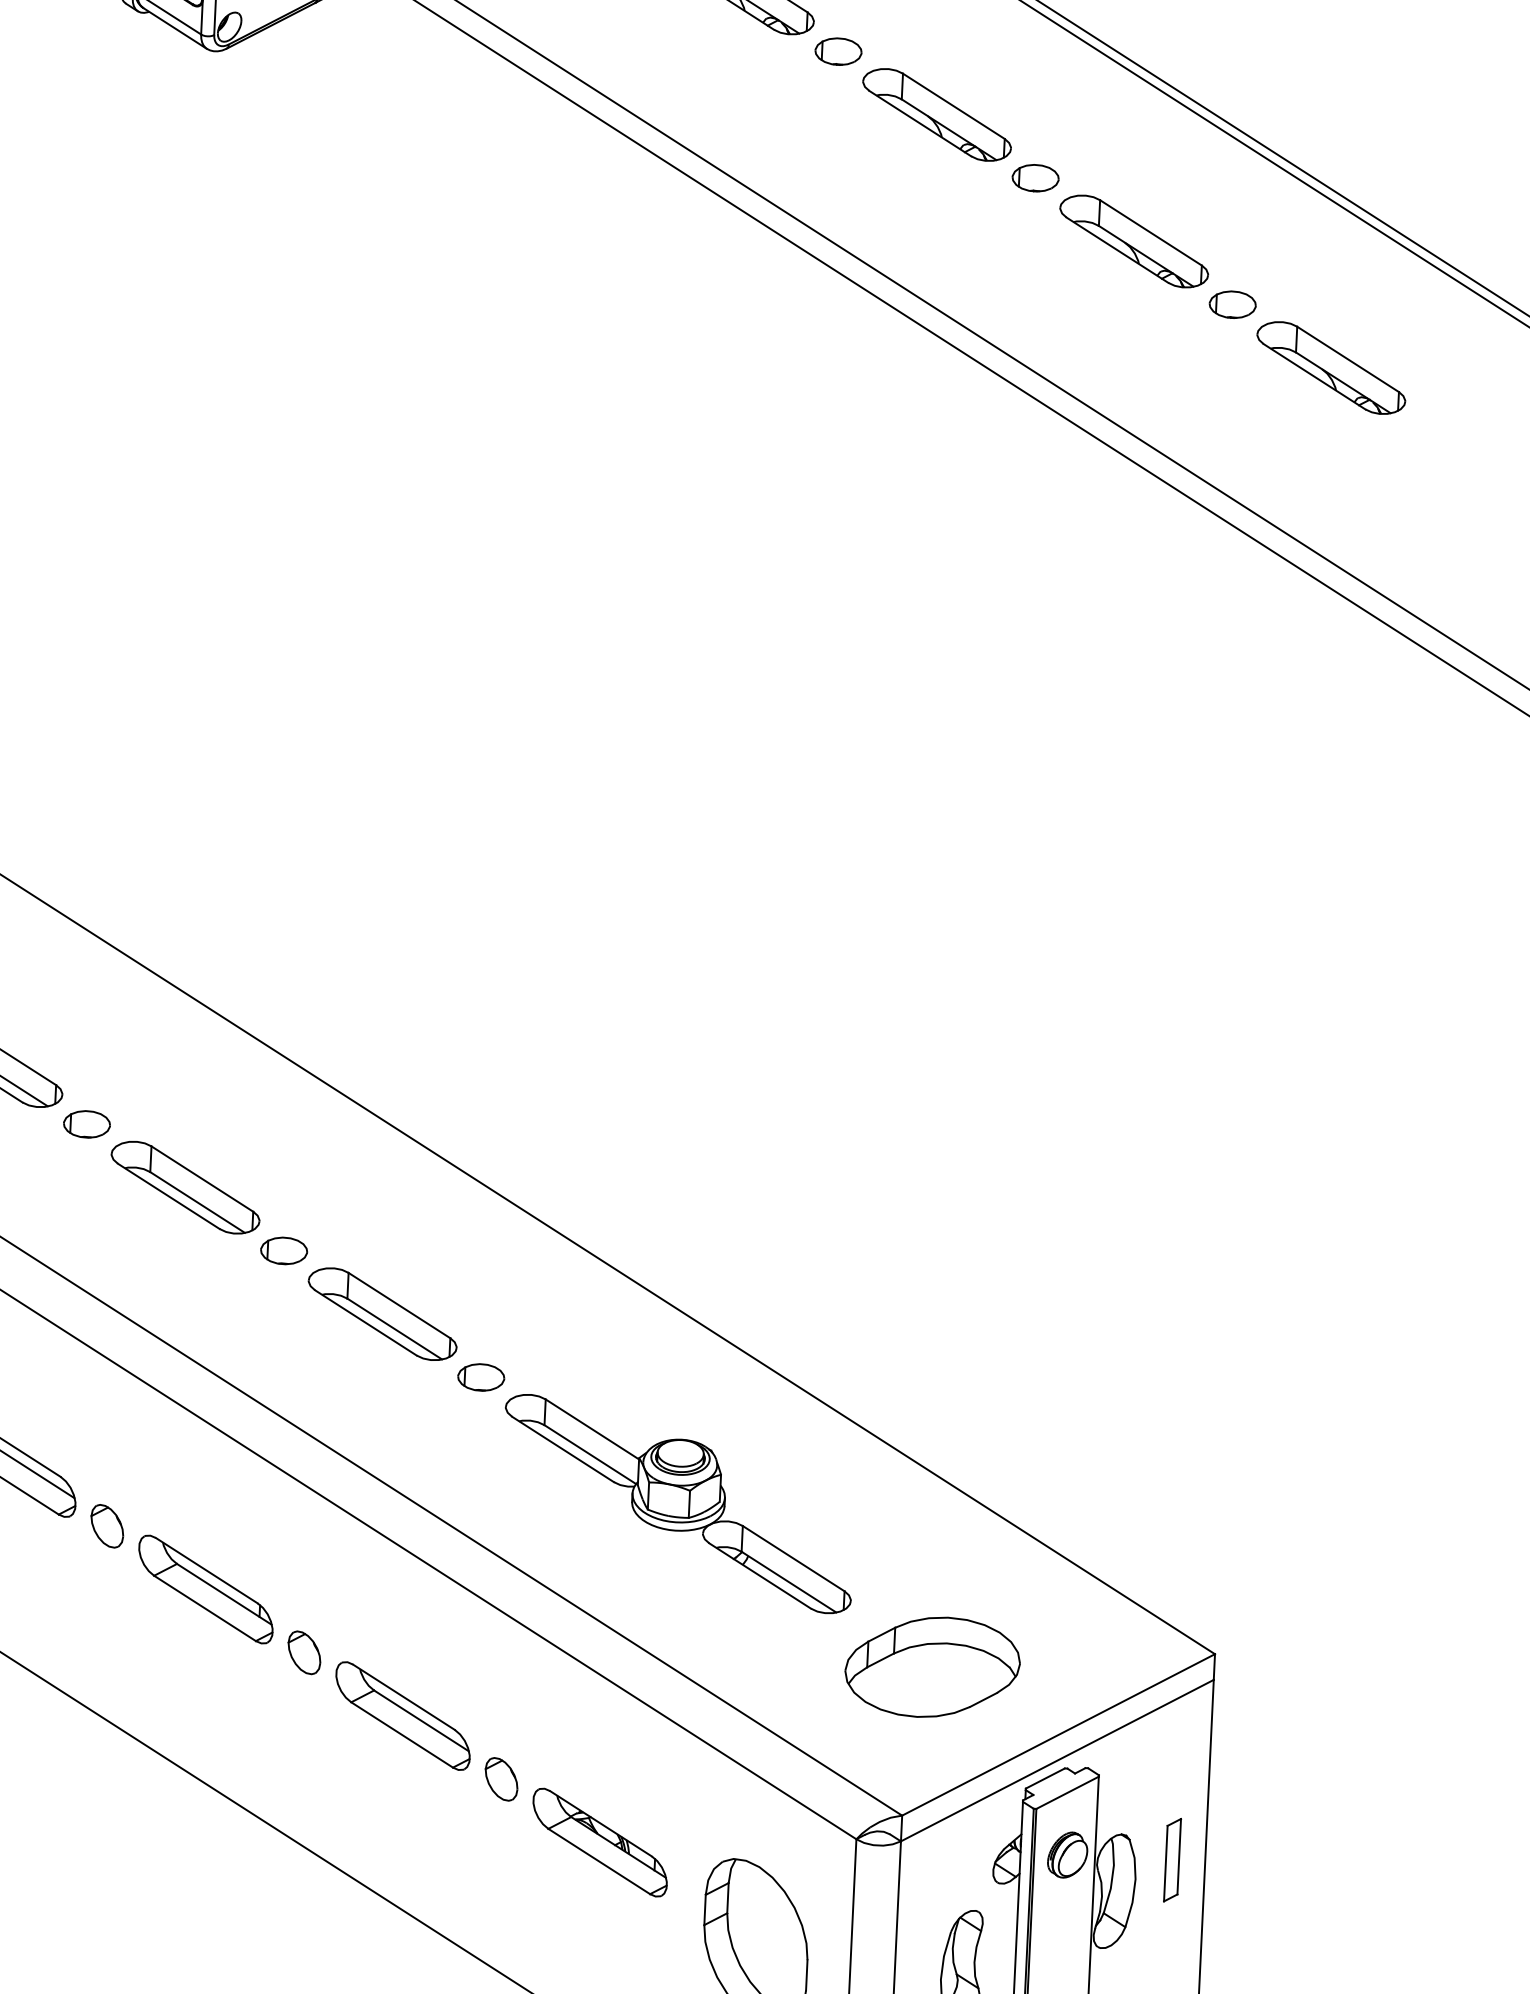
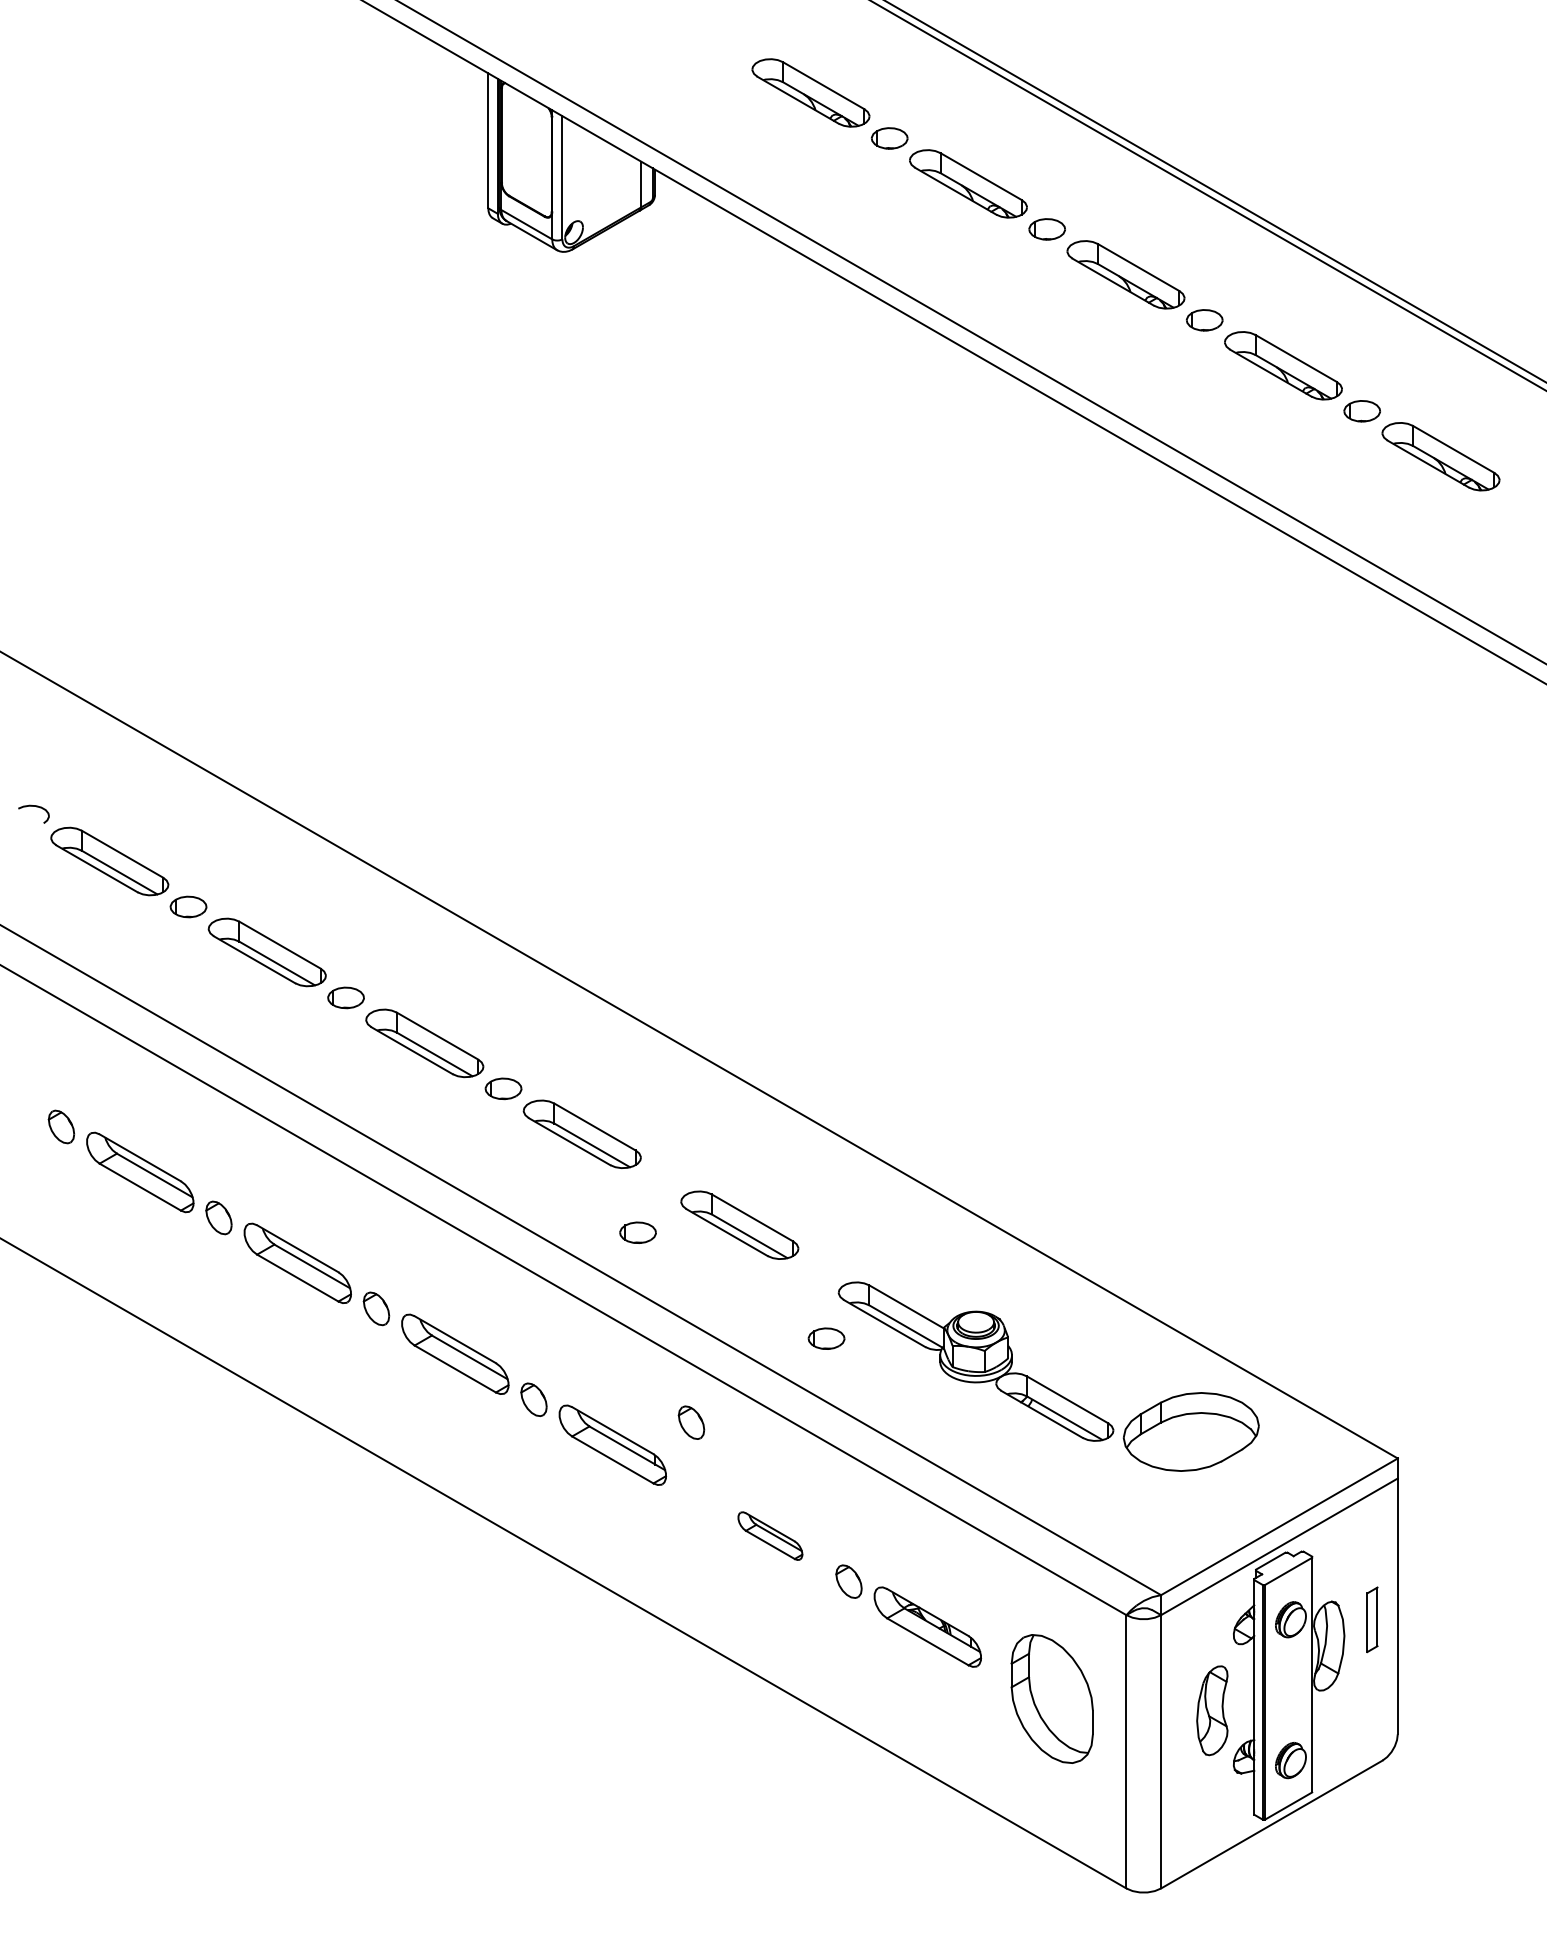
part: (283, 1250) -> (637, 1232), moved
part: (481, 1377) -> (826, 1338), moved
part: (304, 1652) -> (691, 1422), moved
part: (931, 1666) -> (1190, 1431), moved
part: (403, 1715) -> (770, 1535), size x0.6

